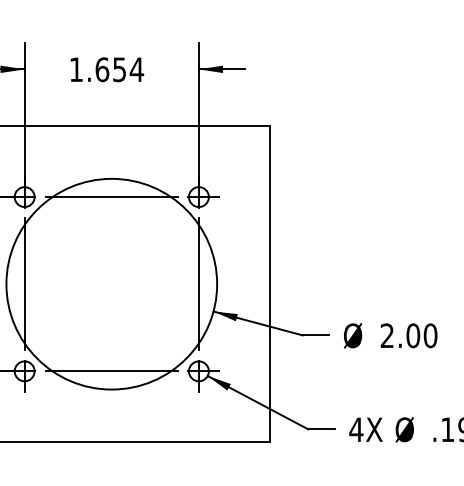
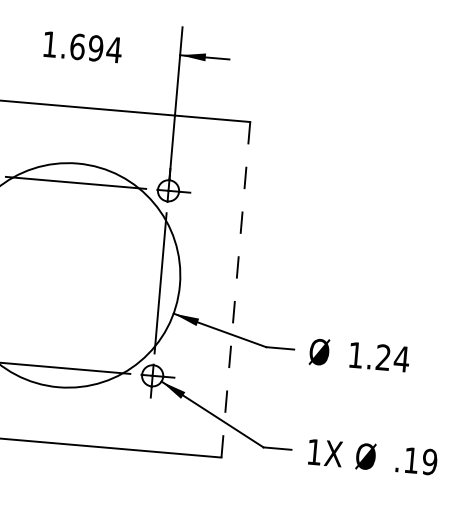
text: (119, 69) -> (95, 48), 1.654 -> 1.694
line: (269, 283) -> (235, 289), solid -> dashed
text: (408, 335) -> (378, 356), 2.00 -> 1.24
text: (356, 429) -> (314, 451), 4X -> 1X

